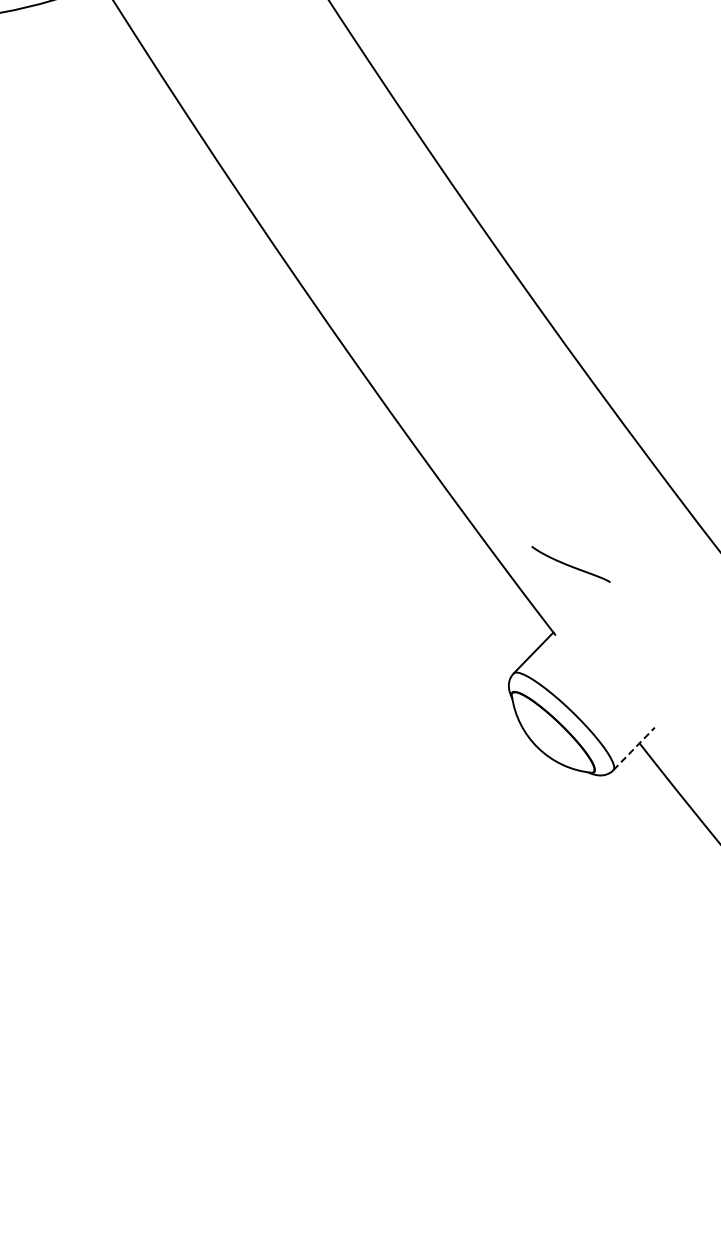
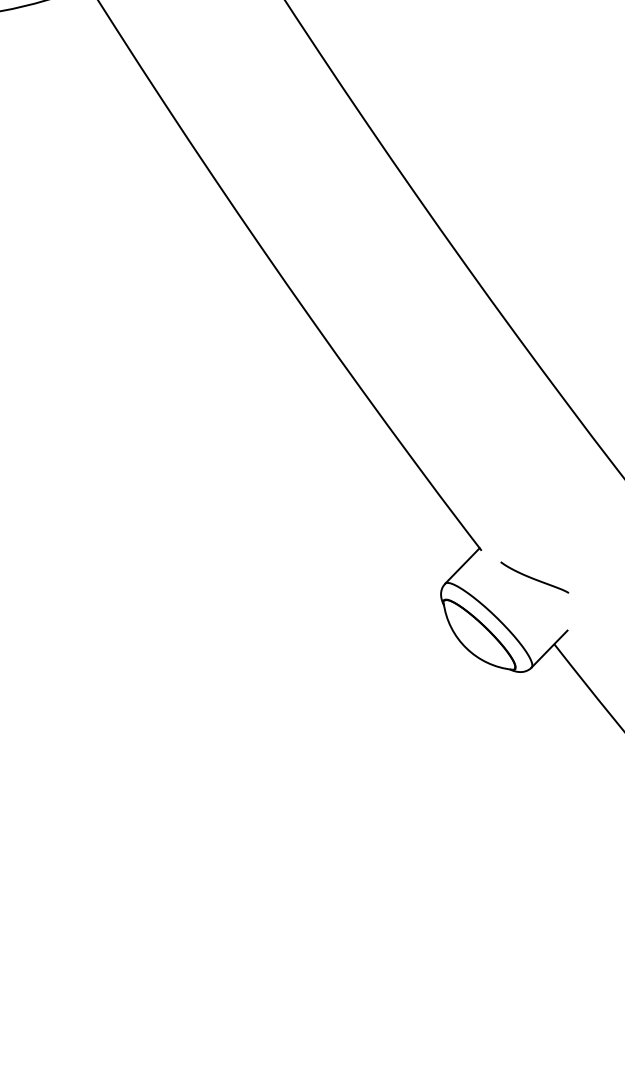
curve: (569, 564) -> (533, 577), moved
line: (634, 748) -> (549, 648), dashed -> solid

